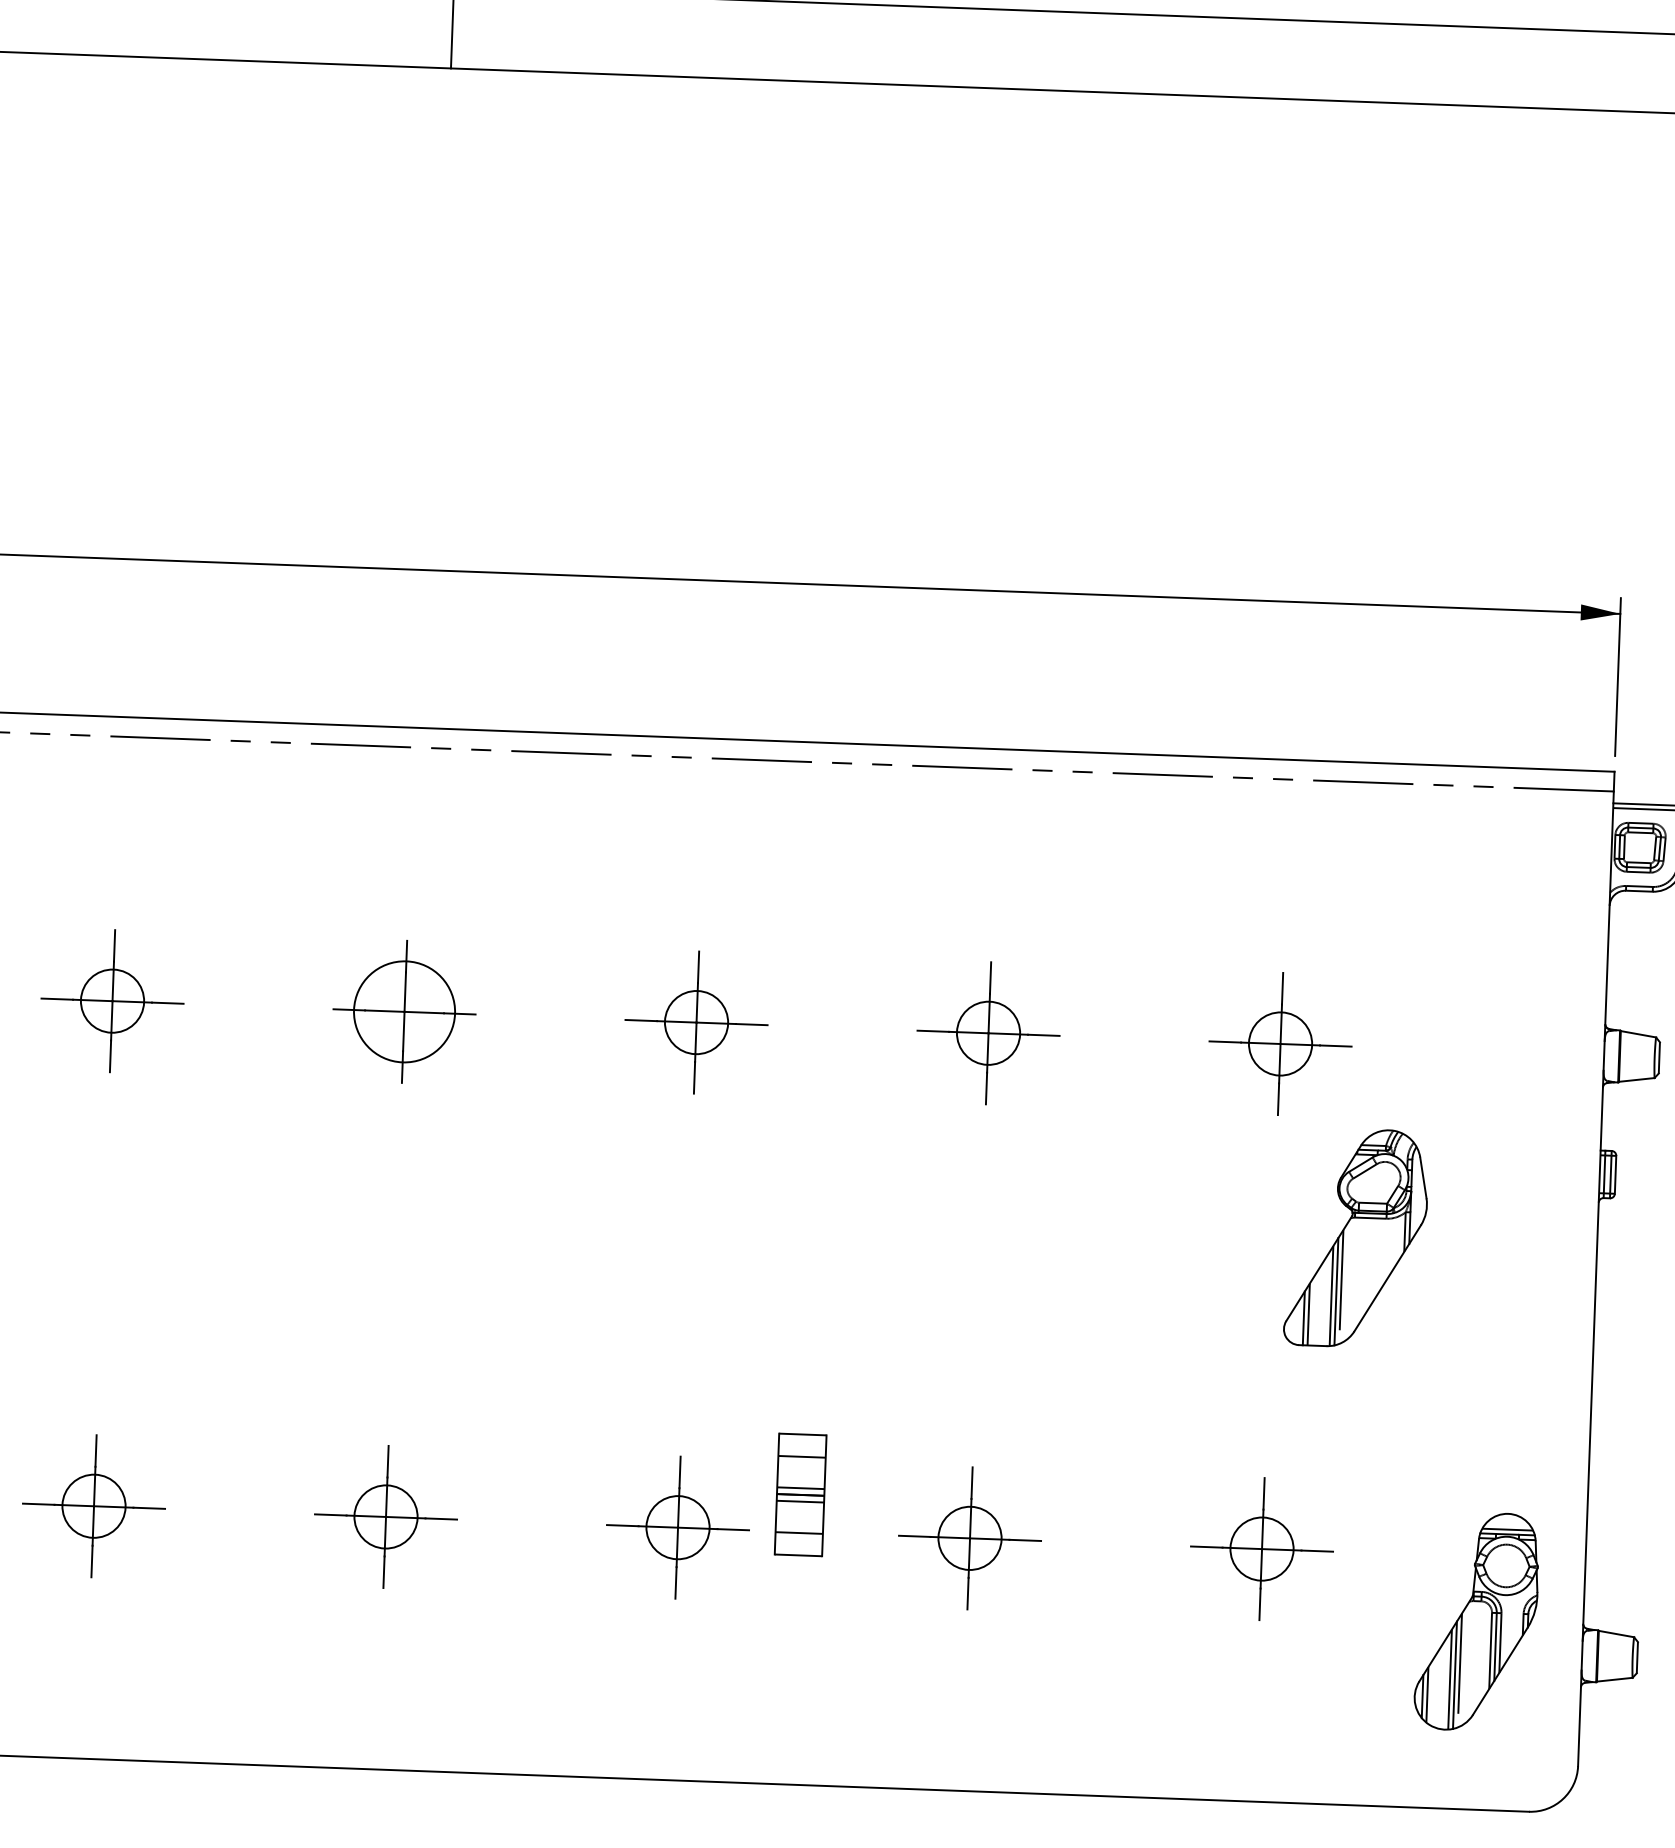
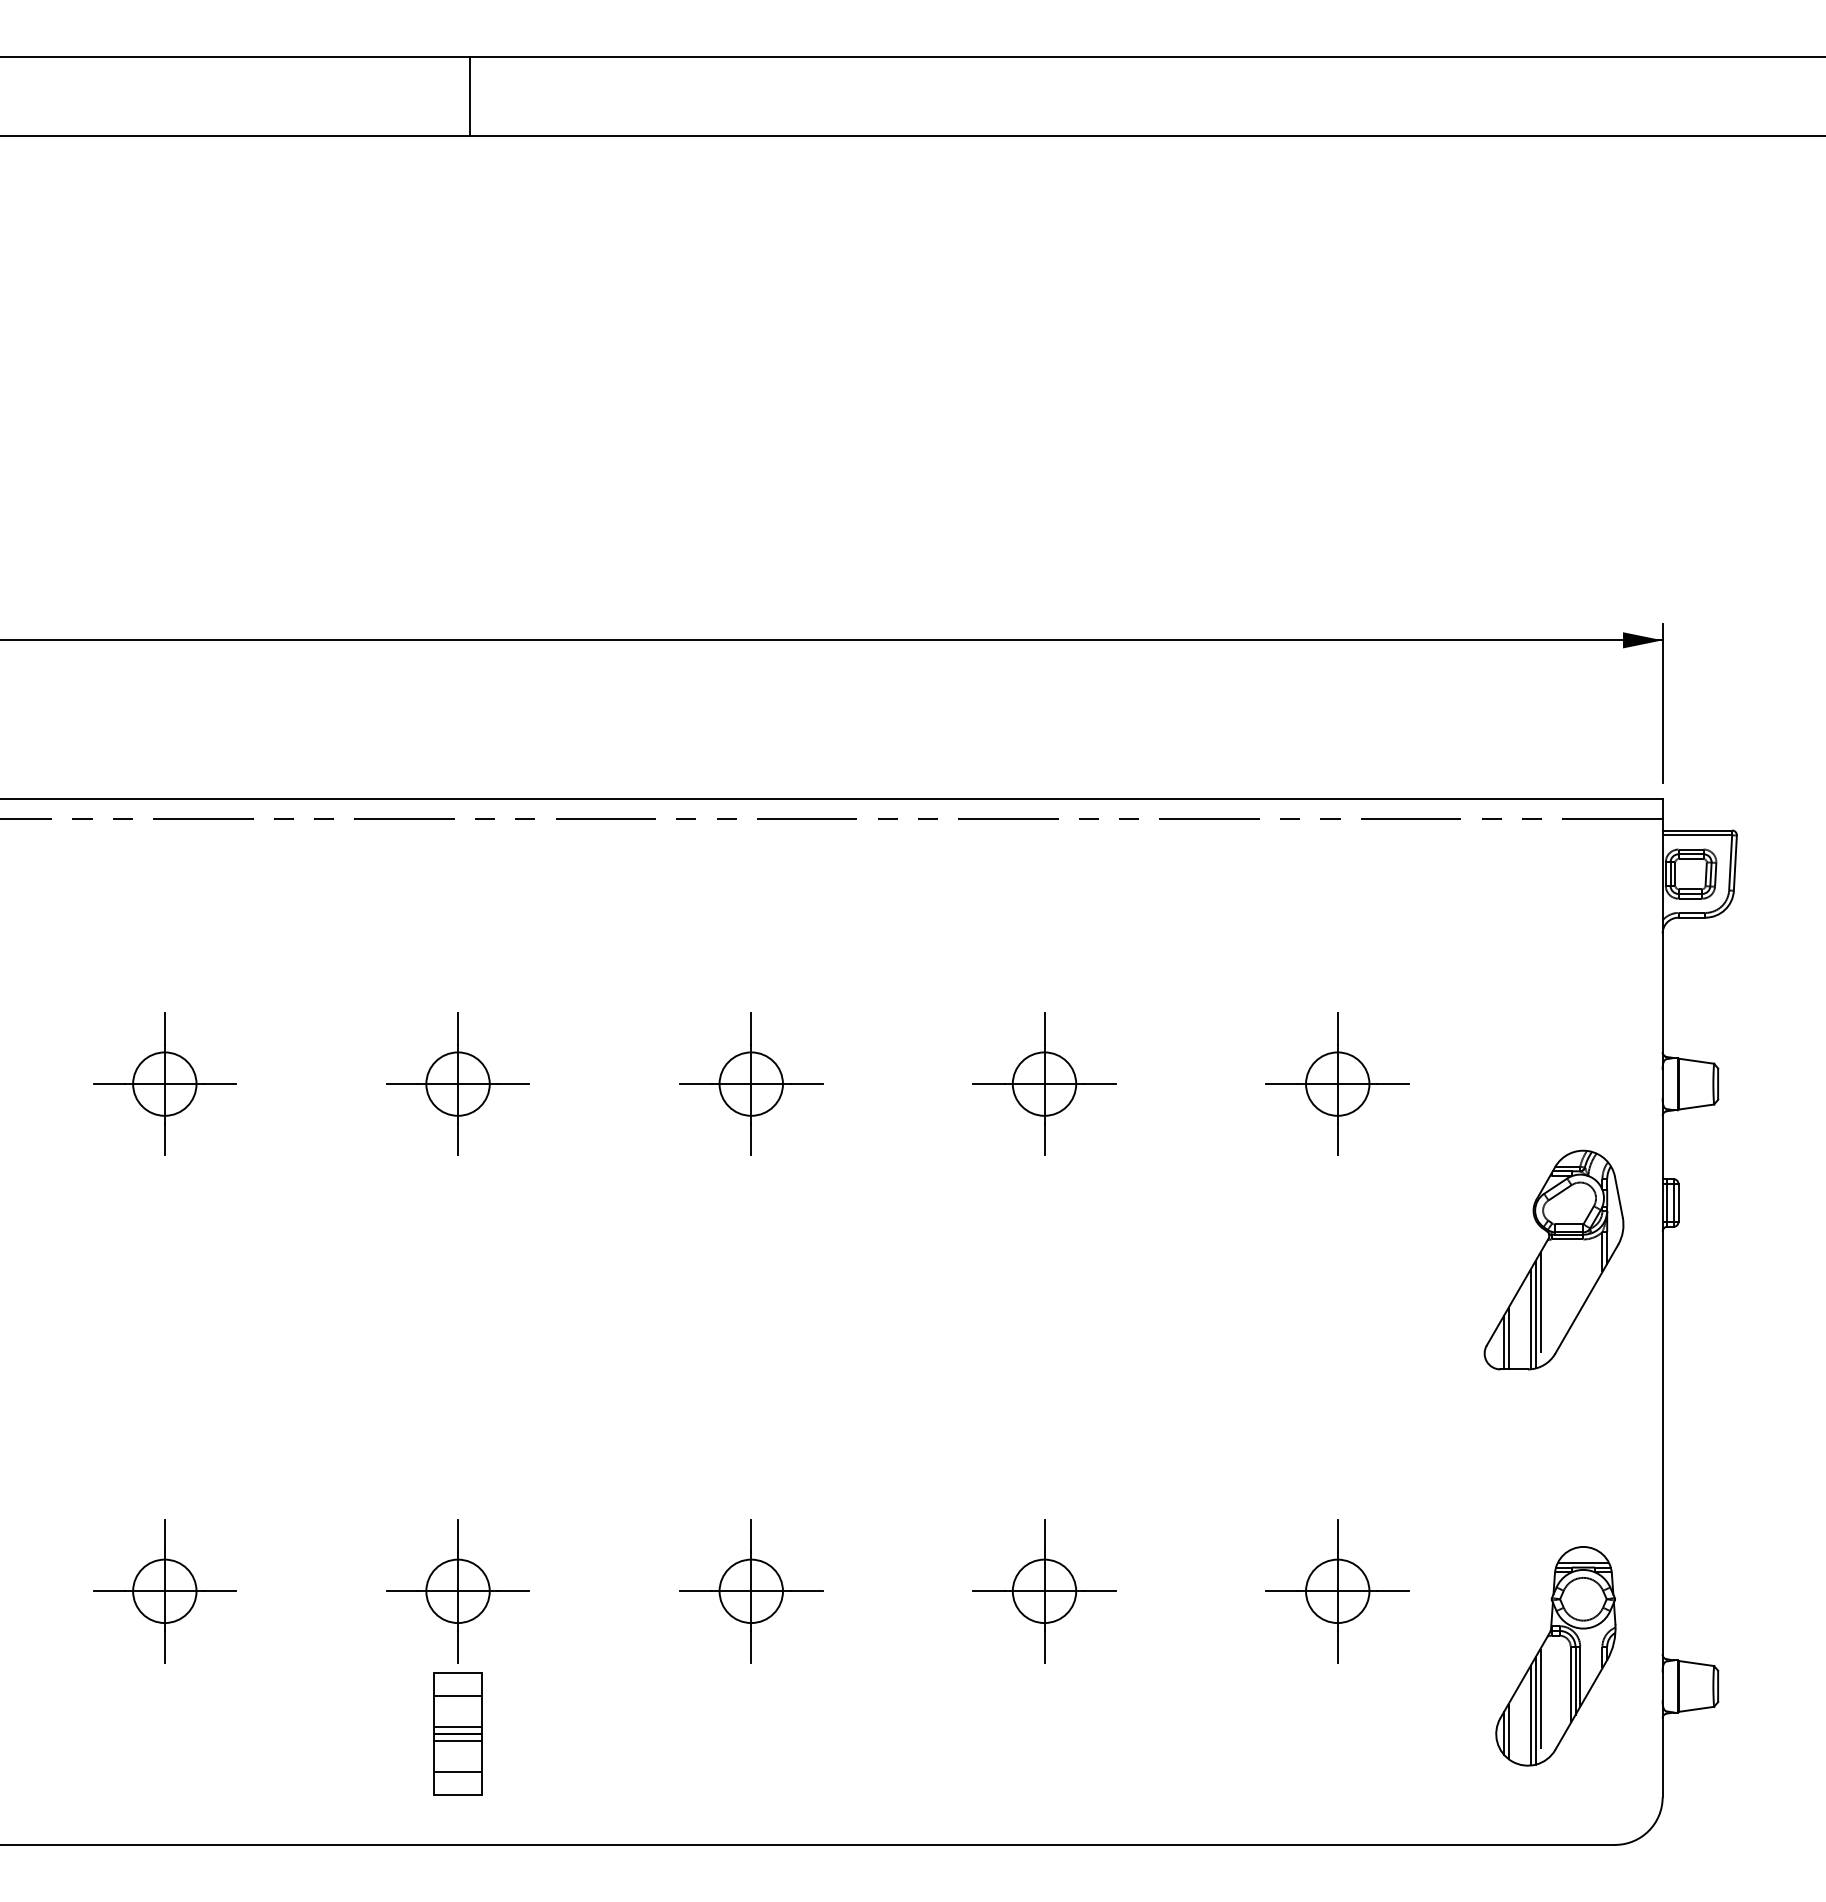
circle: (404, 1011) -> (457, 1083), size x0.62
part: (1355, 1237) -> (1553, 1259), moved
part: (800, 1494) -> (457, 1733), moved

